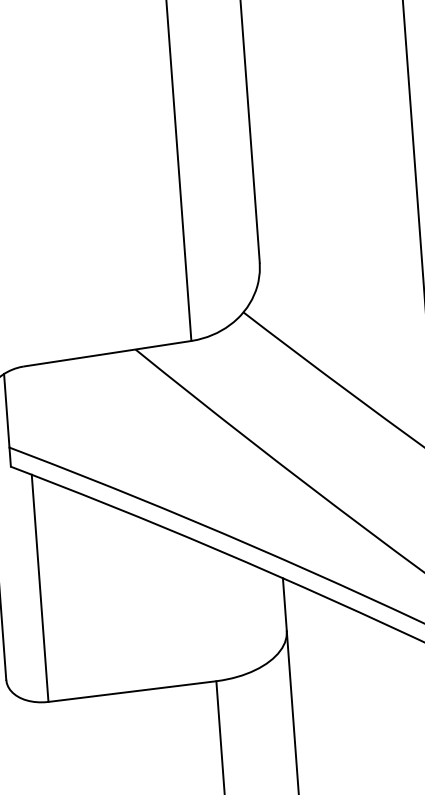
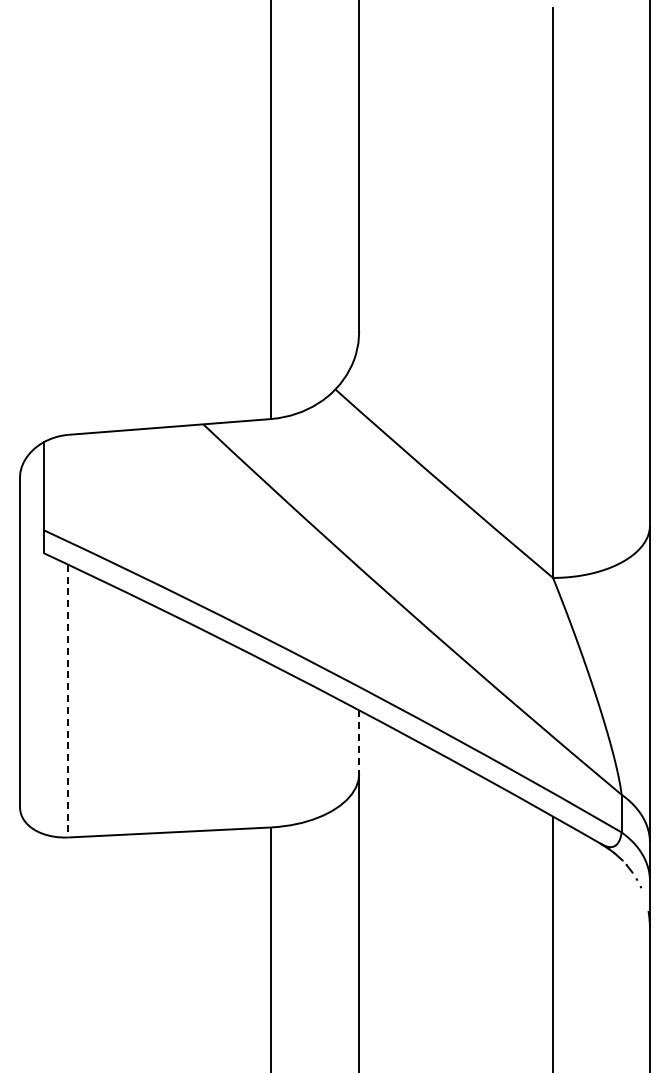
line: (40, 588) -> (68, 701), solid -> dashed
line: (285, 604) -> (359, 742), solid -> dashed

